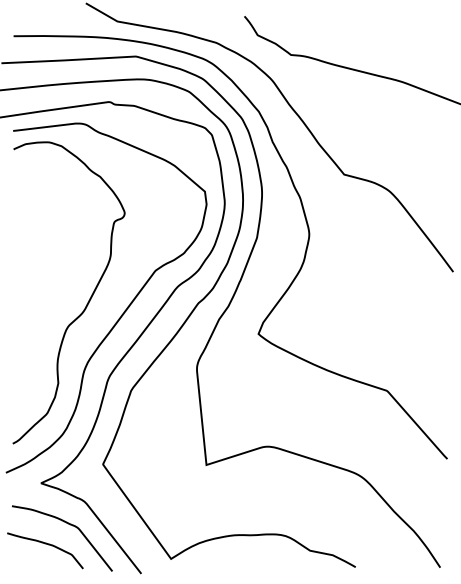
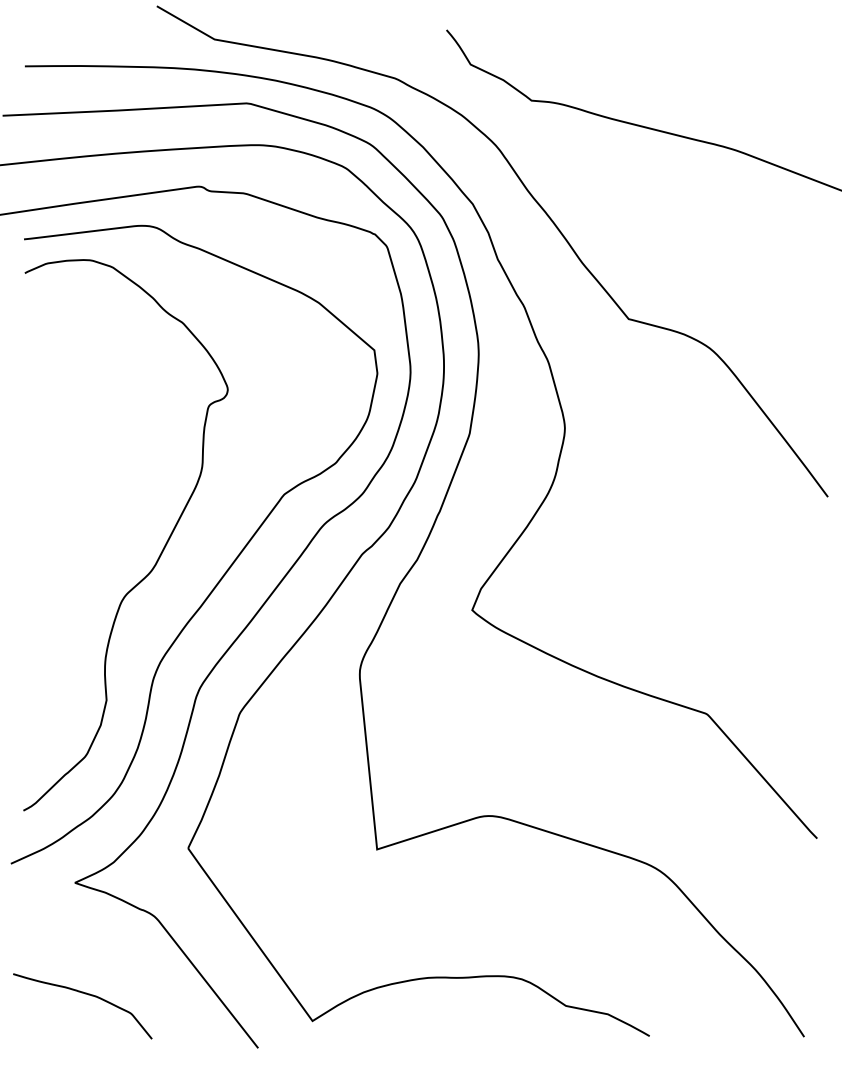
curve: (68, 524) -> (125, 958), removed

